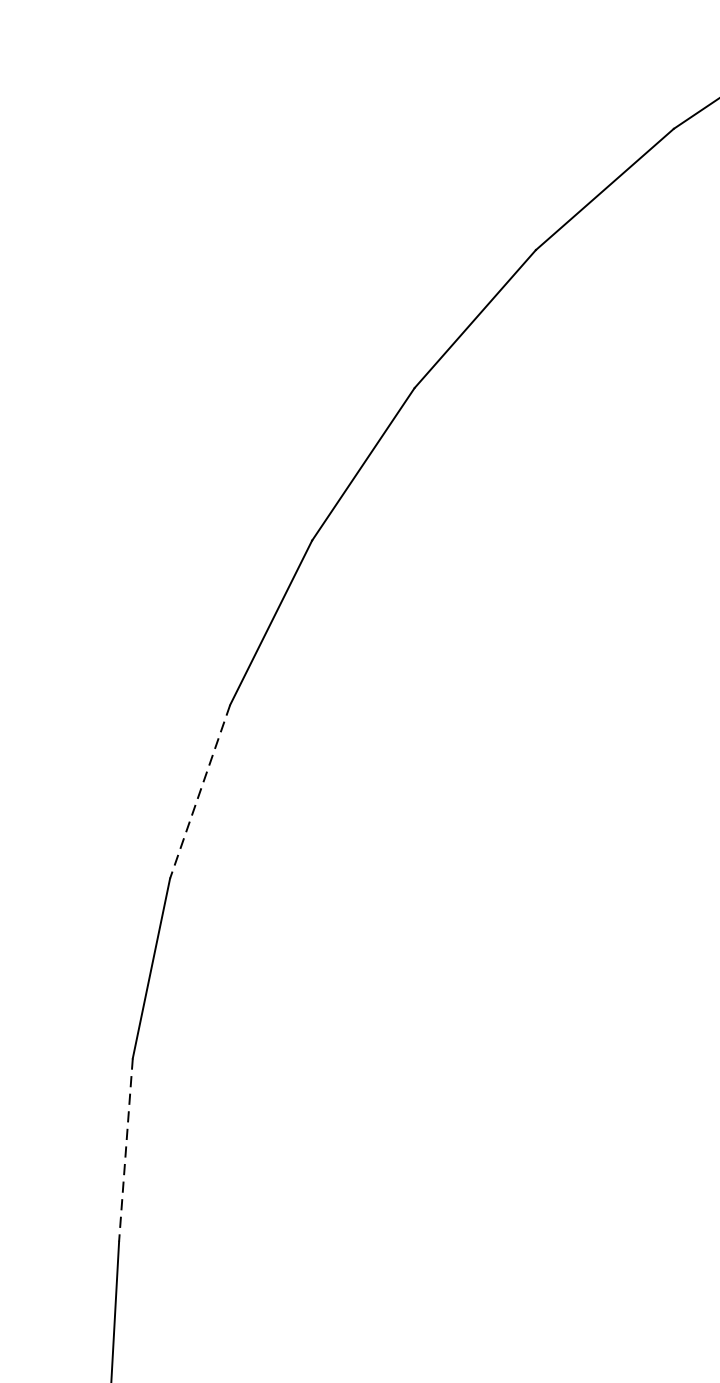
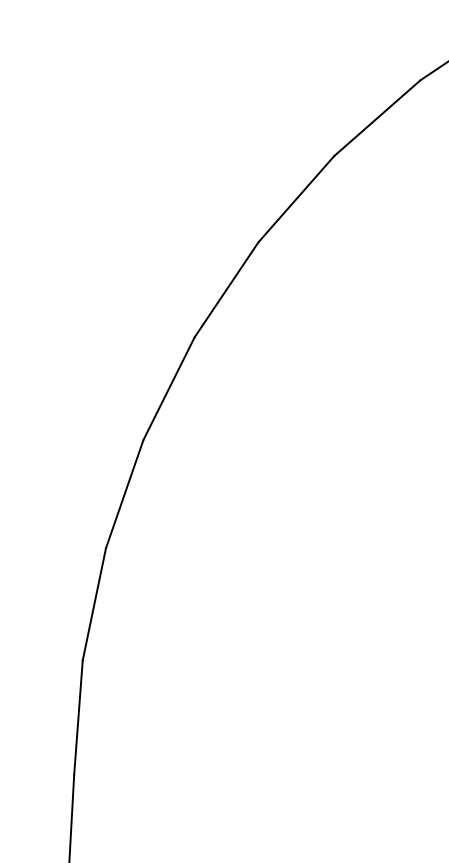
line: (199, 792) -> (124, 494), dashed -> solid
line: (126, 1151) -> (78, 718), dashed -> solid

